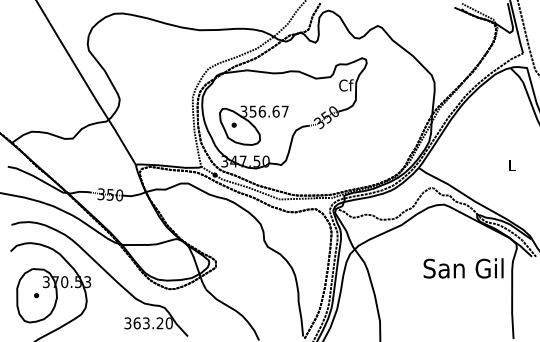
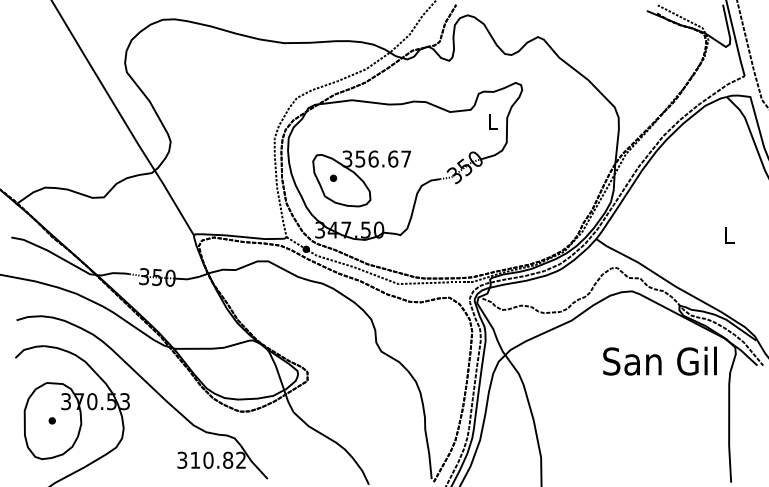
text: (346, 85) -> (493, 121), Cf -> L
text: (463, 267) -> (659, 360), moved
text: (153, 322) -> (218, 459), 363.20 -> 310.82

